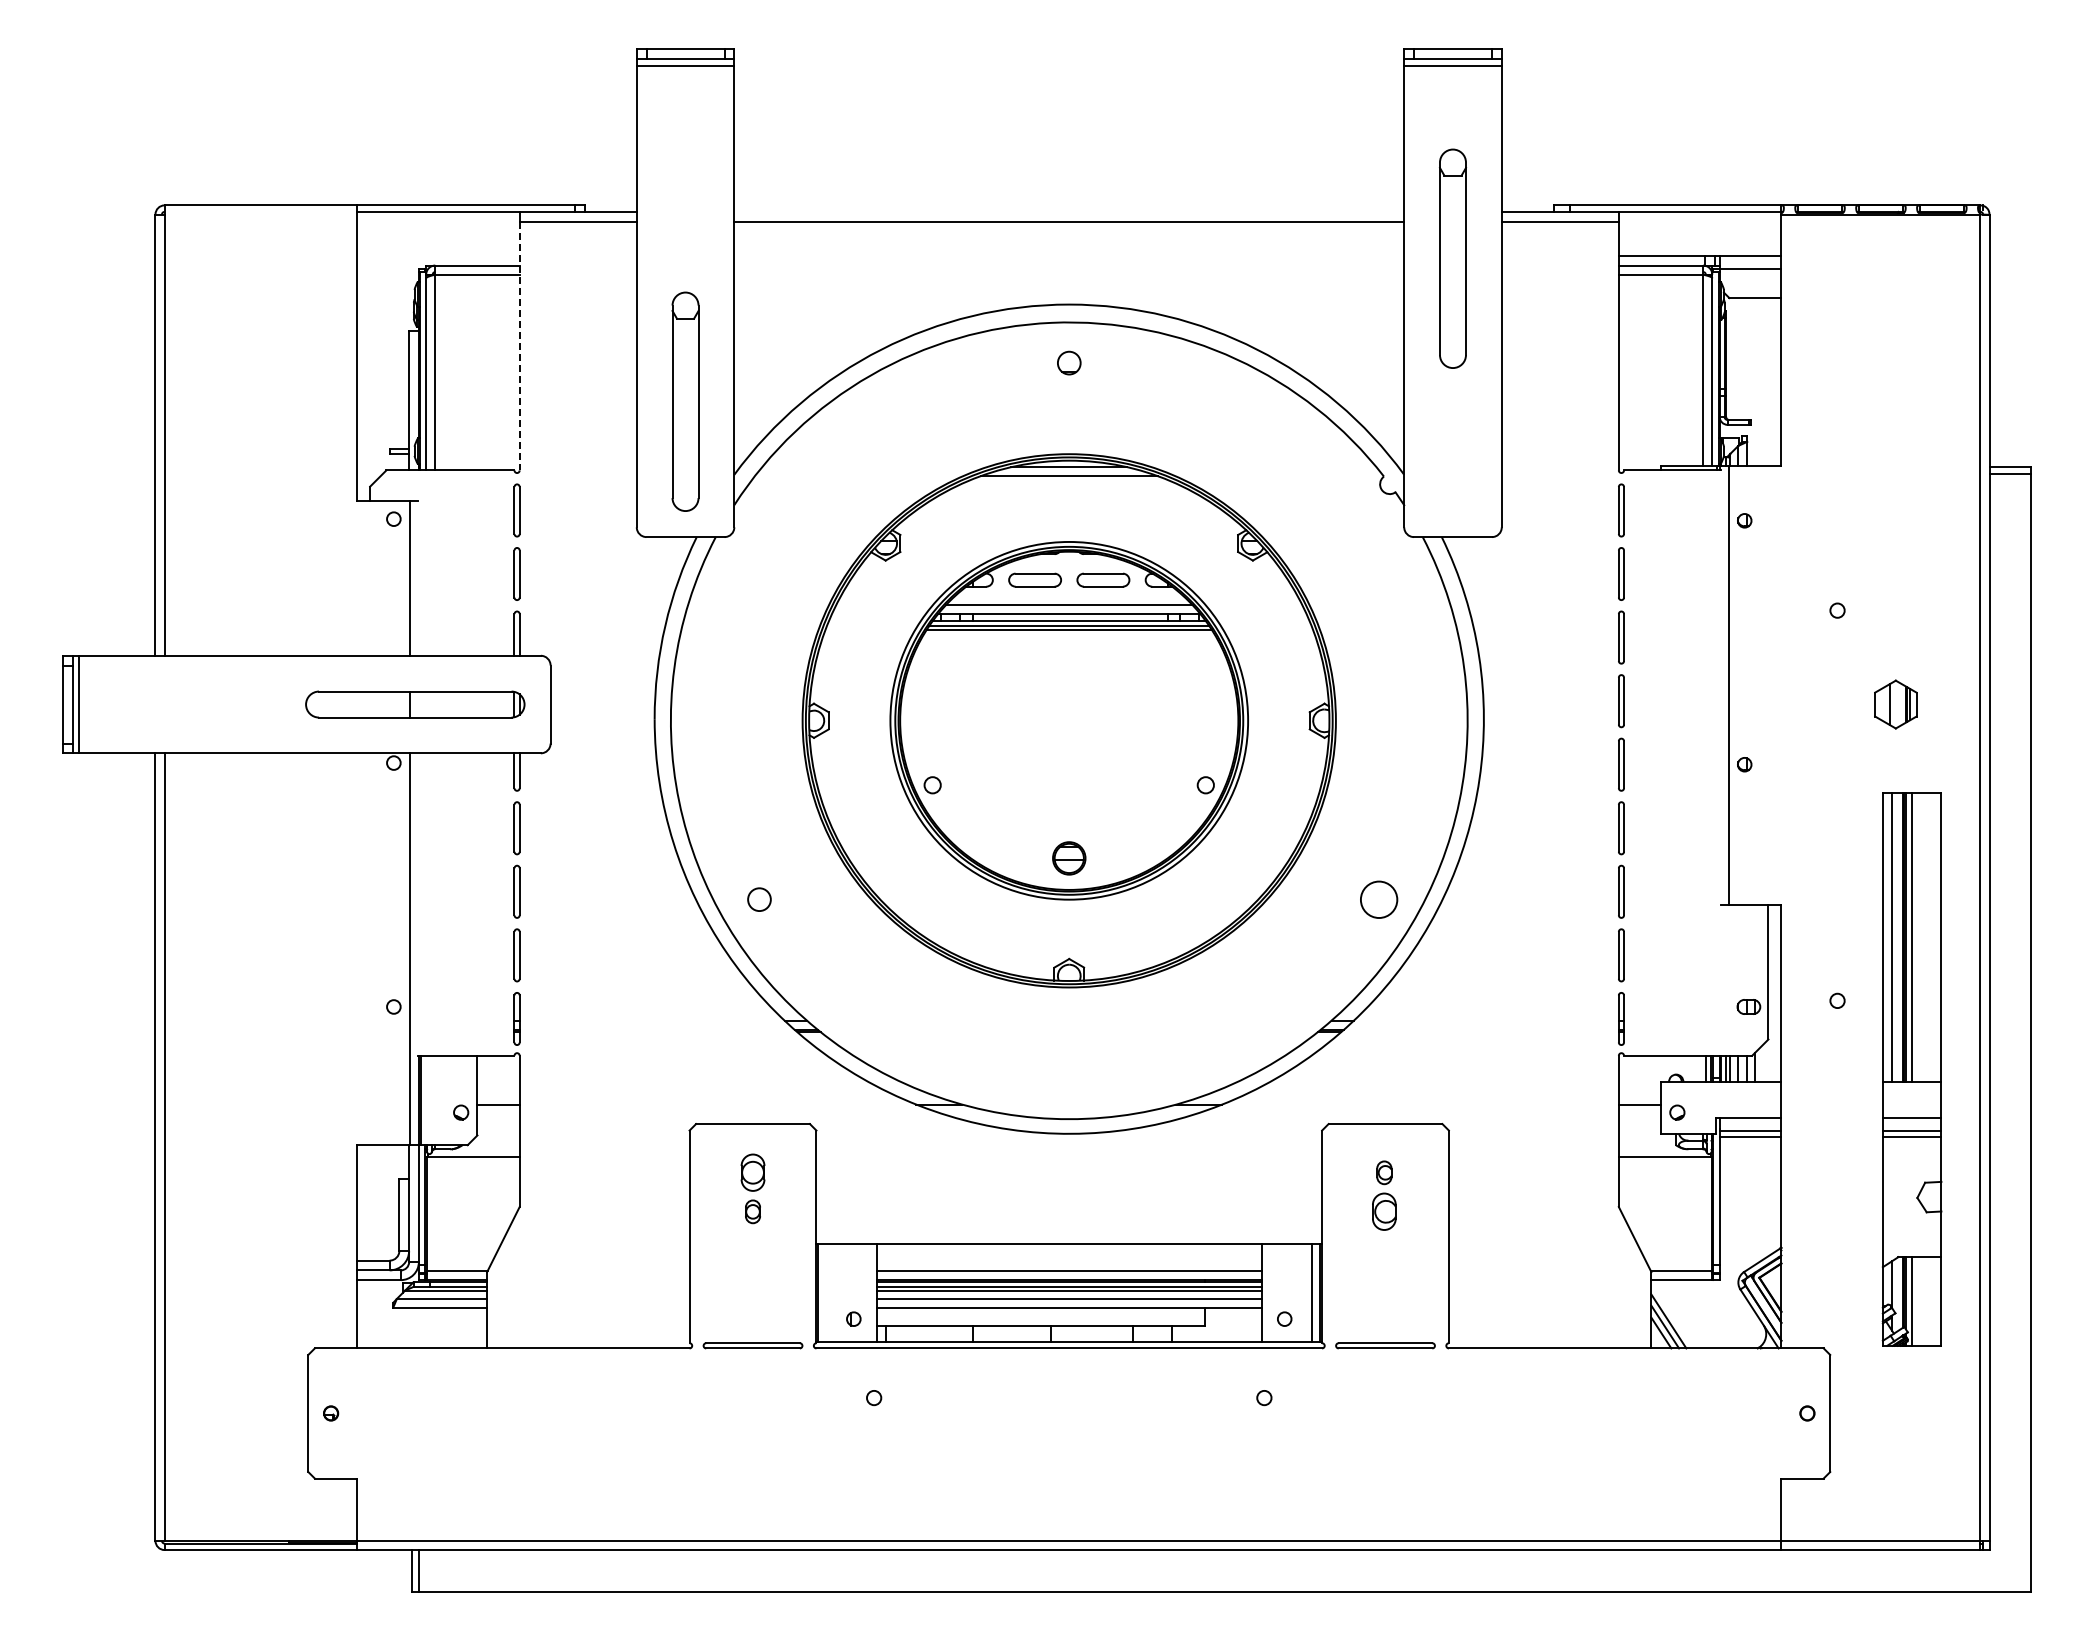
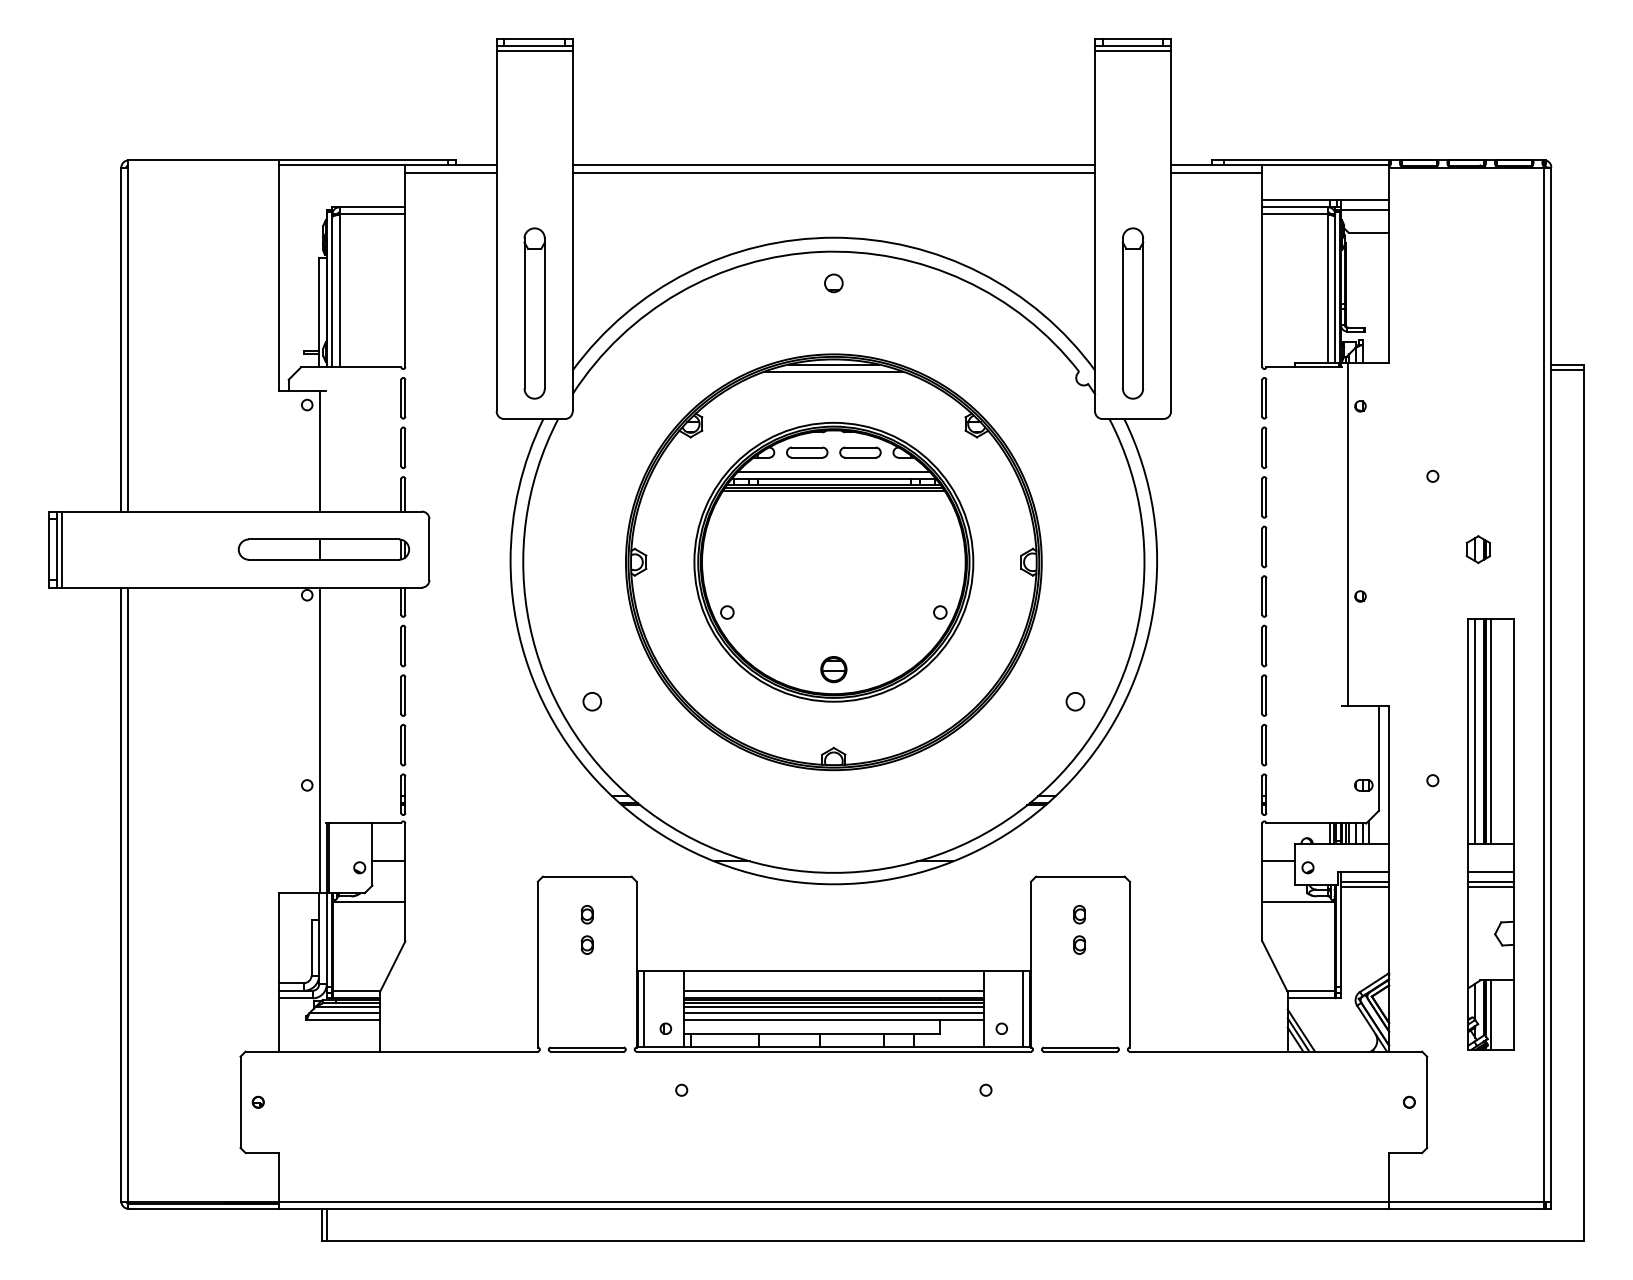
line: (1069, 211) -> (834, 165), added
part: (1452, 258) -> (1132, 313), moved
line: (519, 346) -> (405, 270), dashed -> solid
part: (1895, 704) -> (1478, 549), size x0.71
circle: (1378, 899) -> (1074, 701), size x0.62
part: (752, 1172) -> (586, 914), size x0.62
part: (1384, 1211) -> (1079, 944), size x0.62
line: (826, 1292) -> (644, 1008), added

